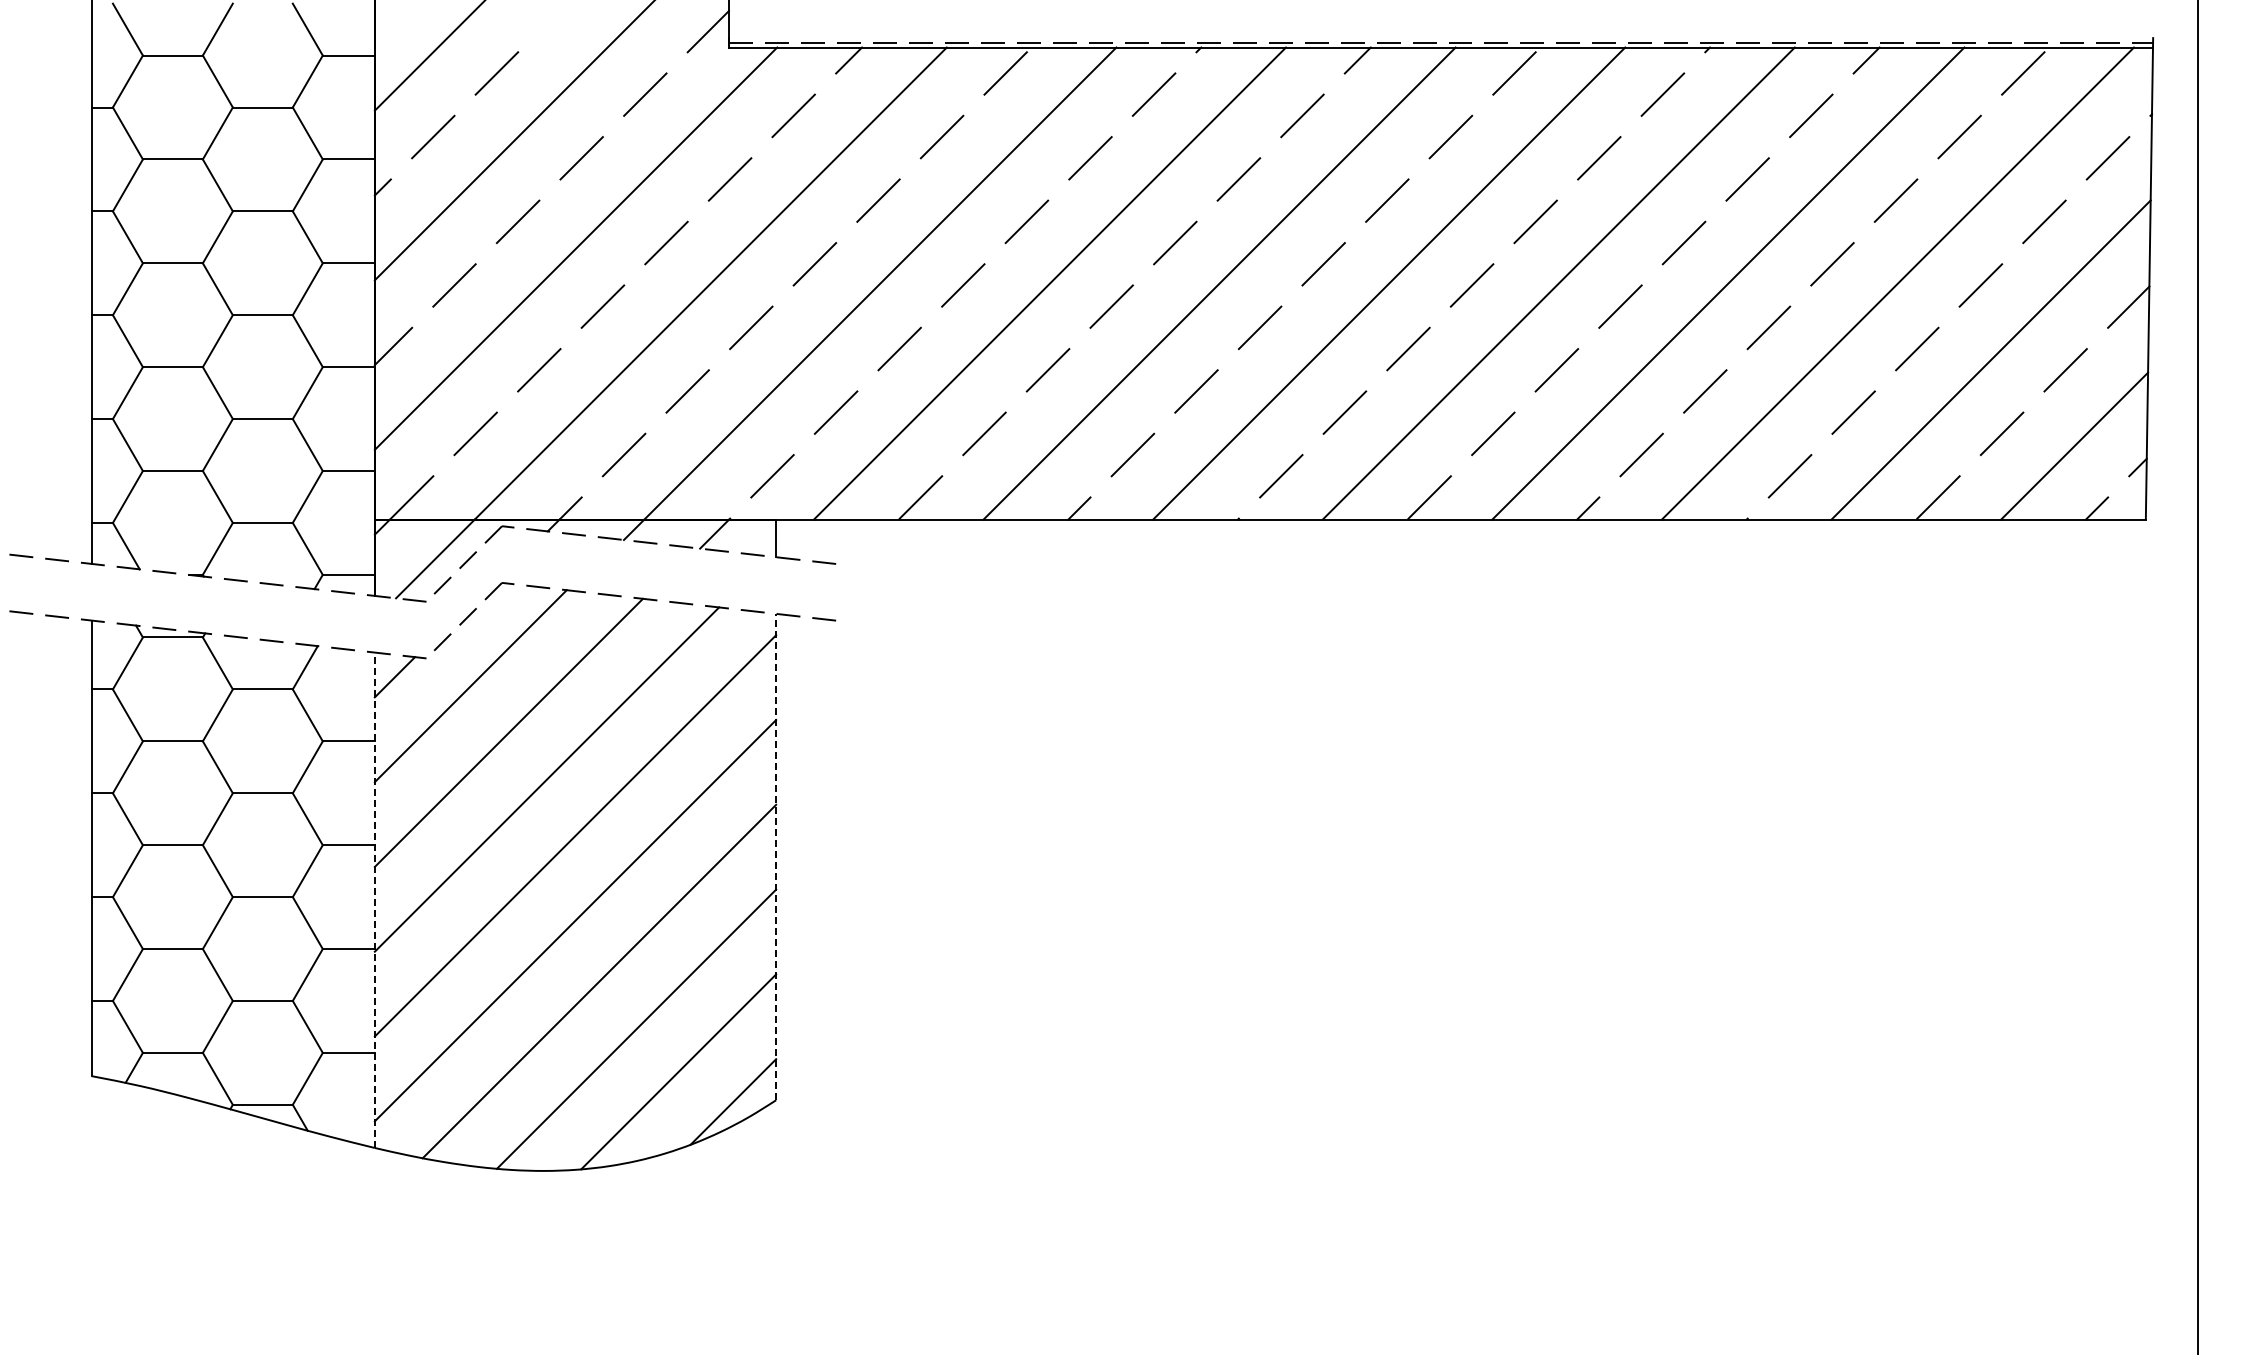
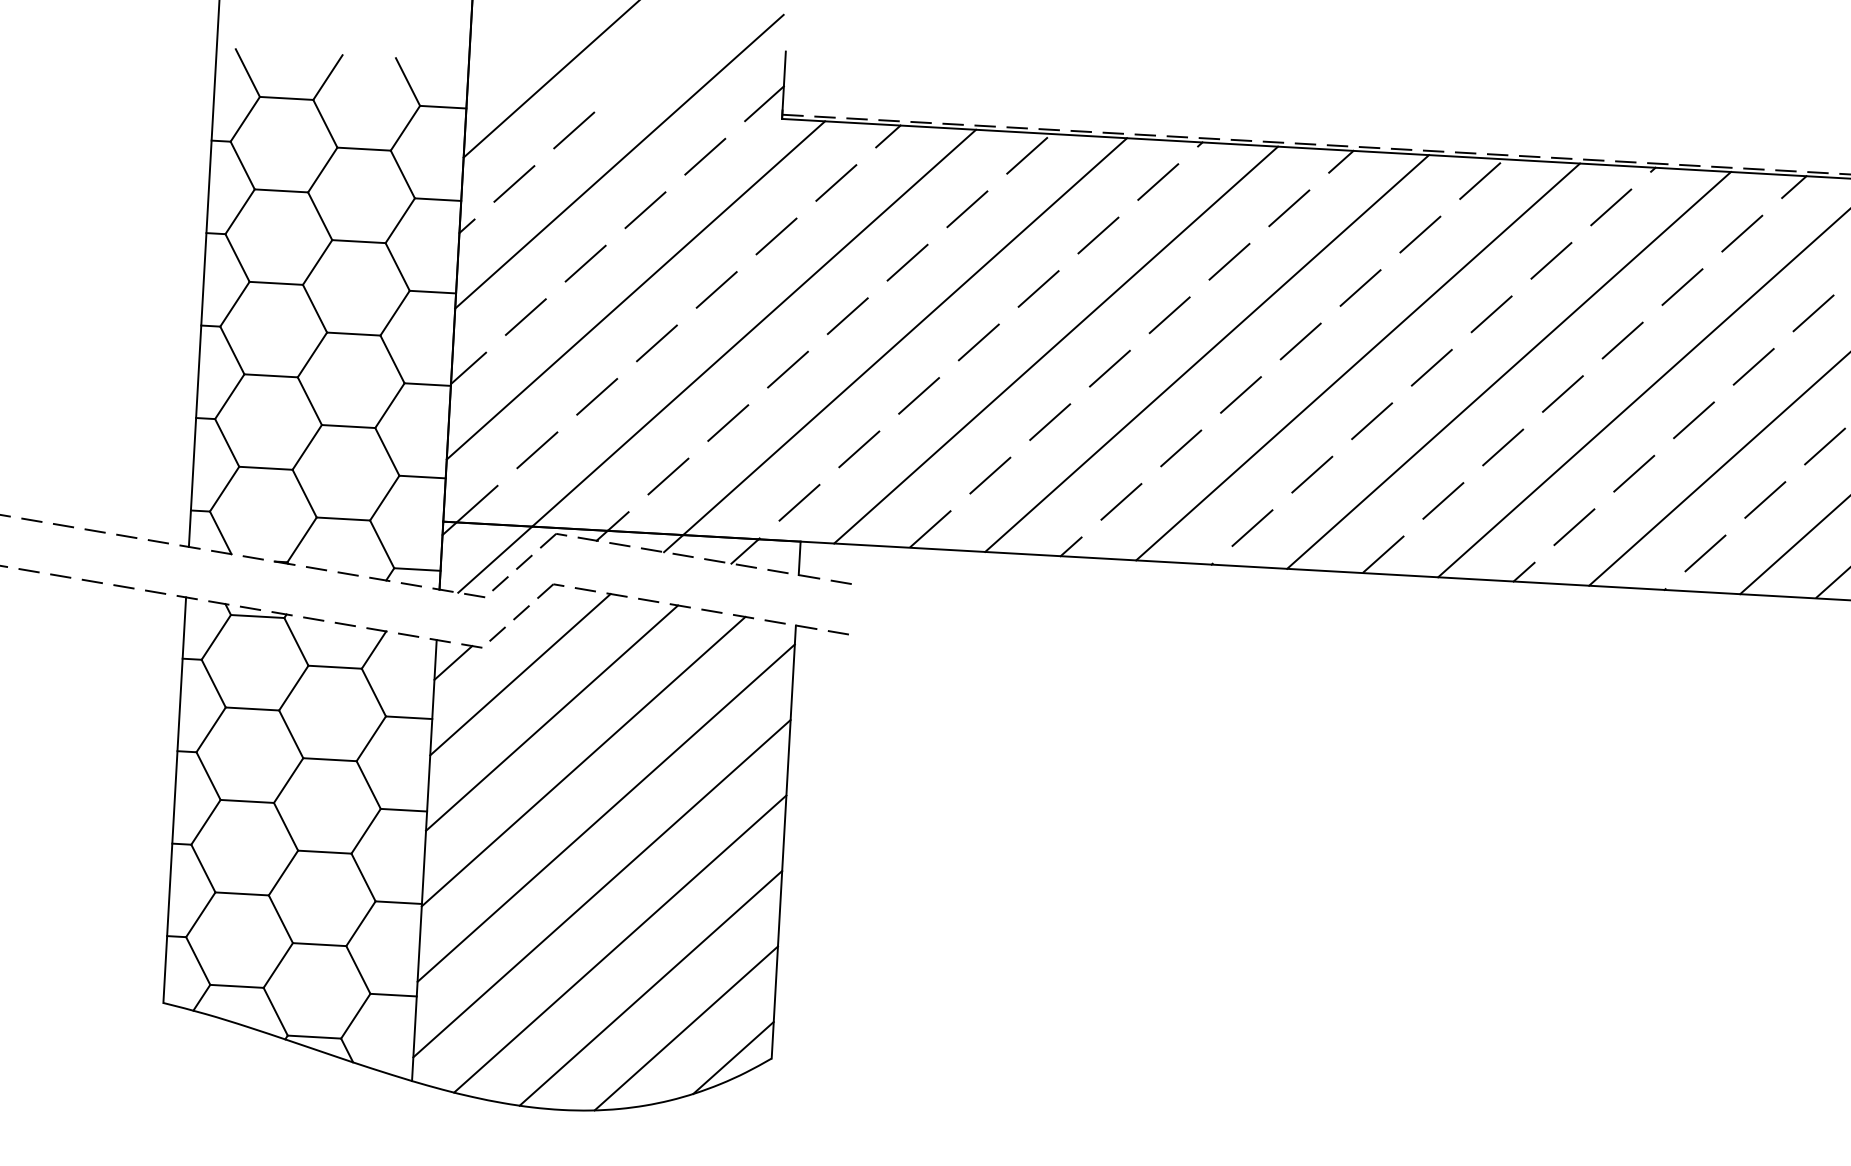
line: (776, 856) -> (784, 841), dashed -> solid
line: (374, 900) -> (424, 860), dashed -> solid

